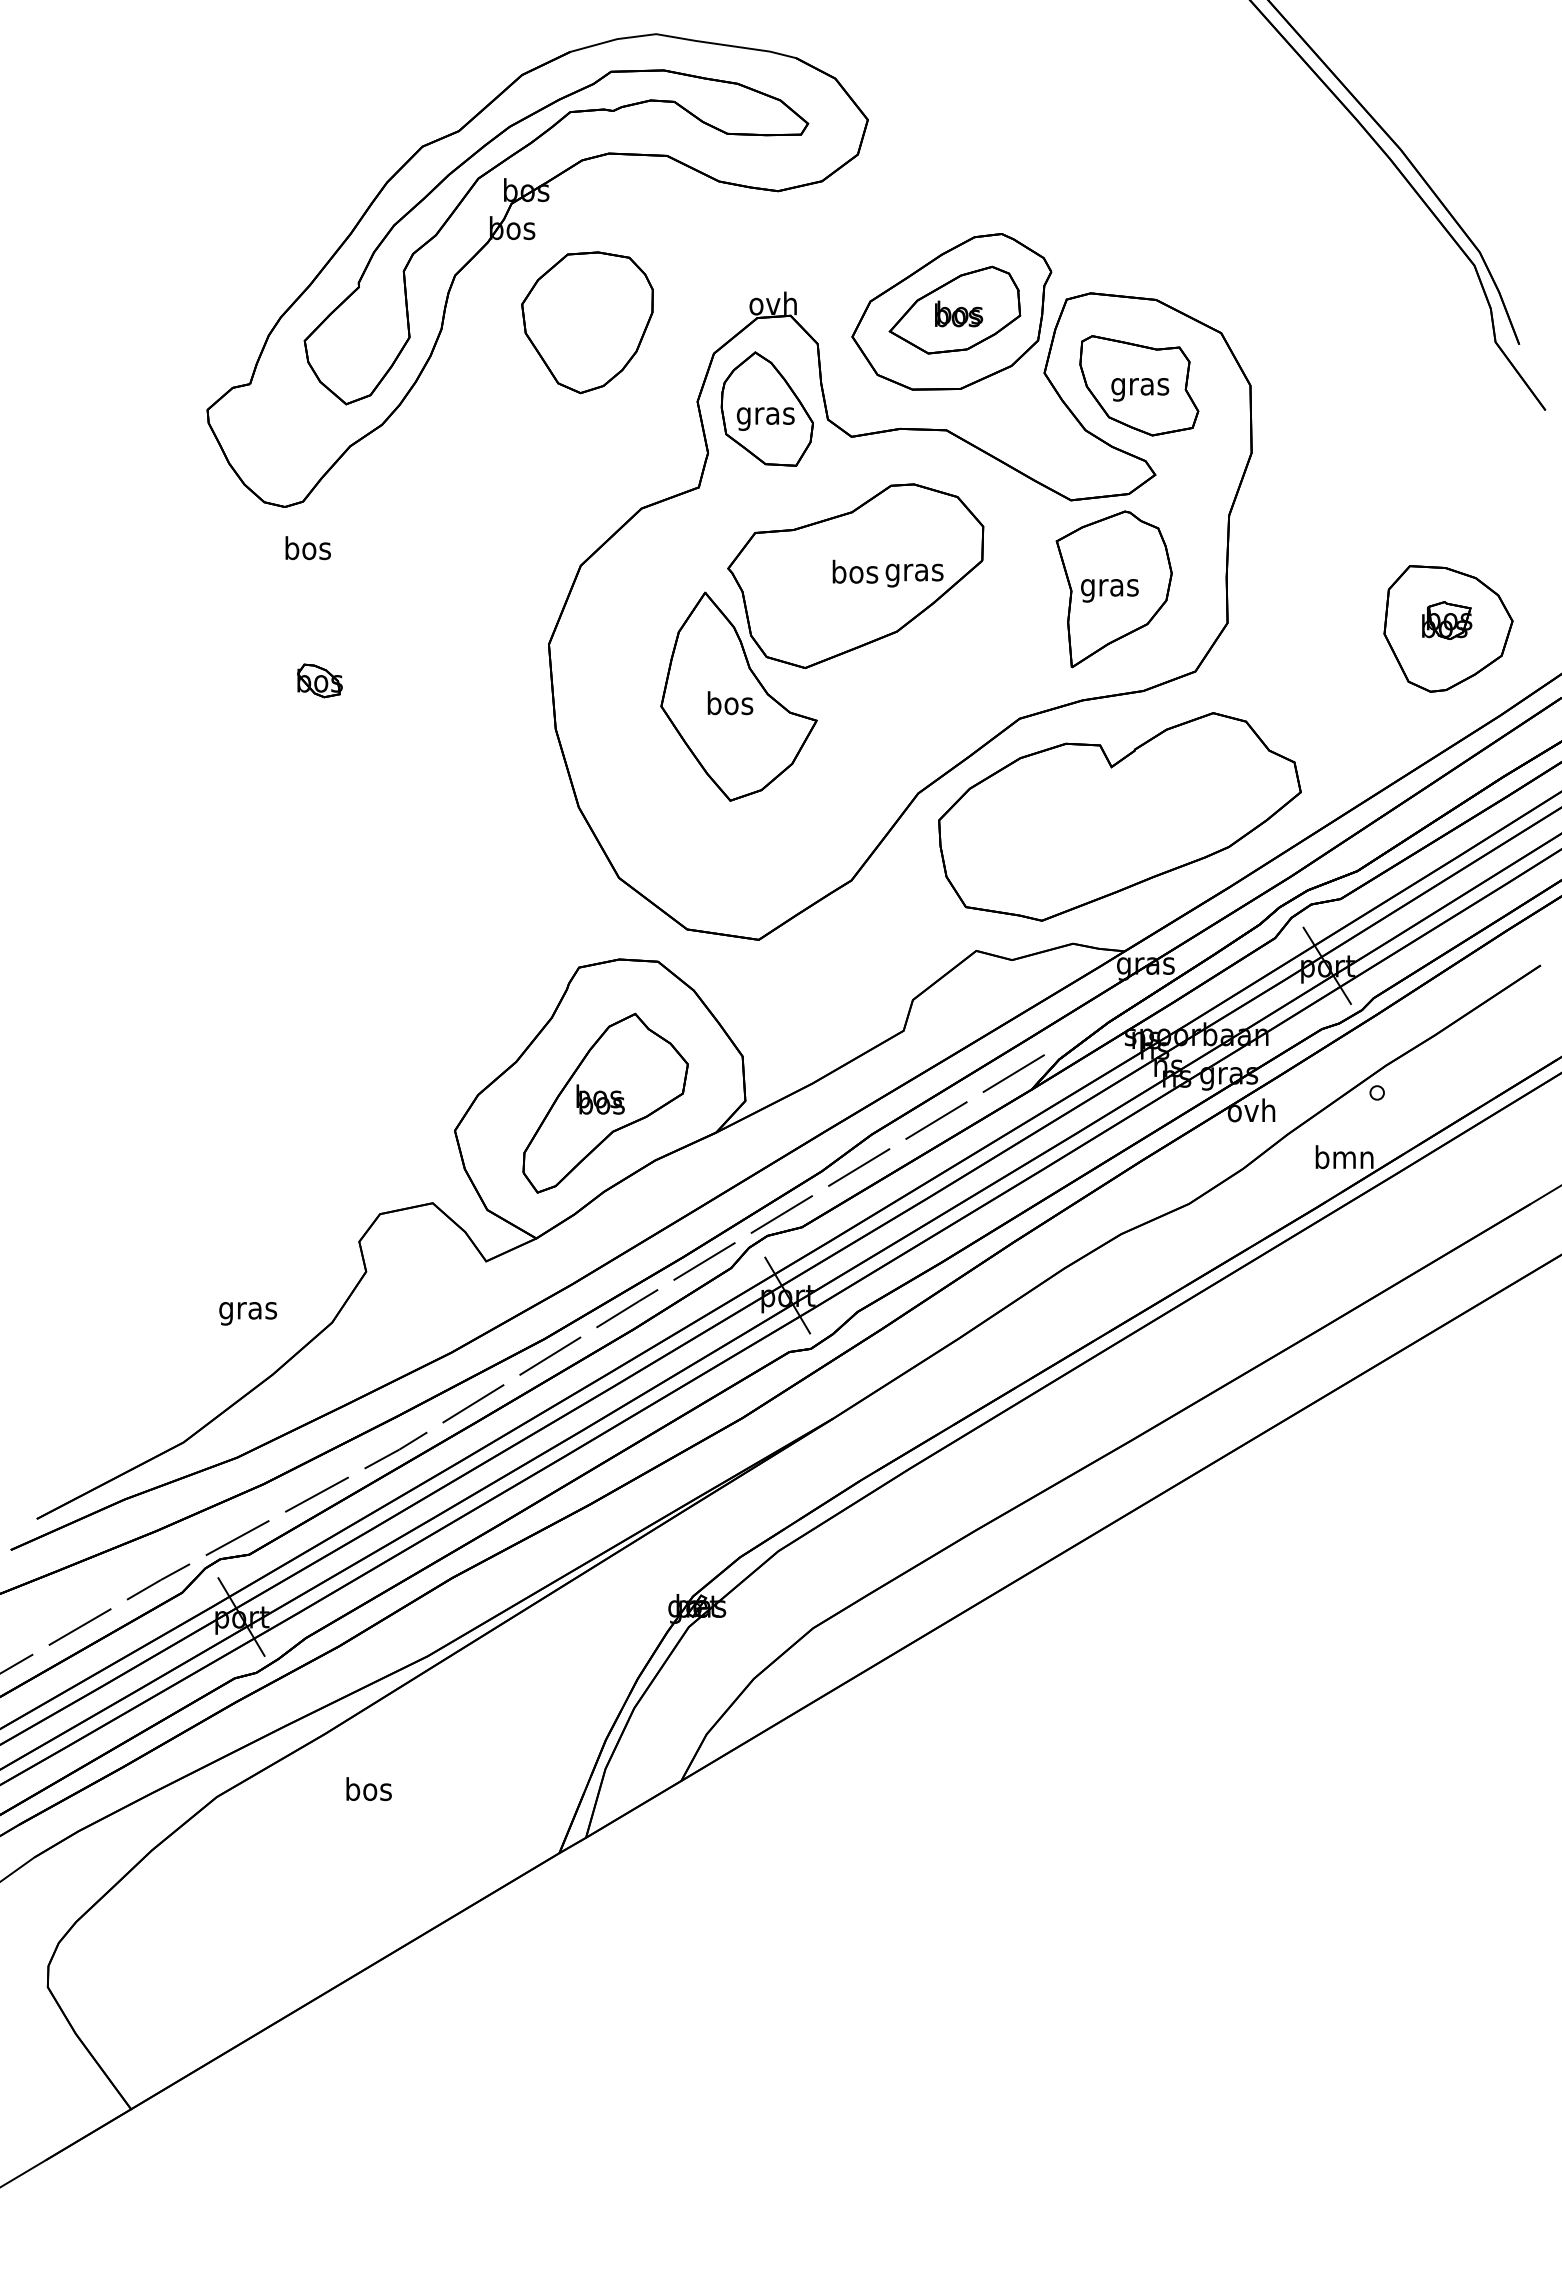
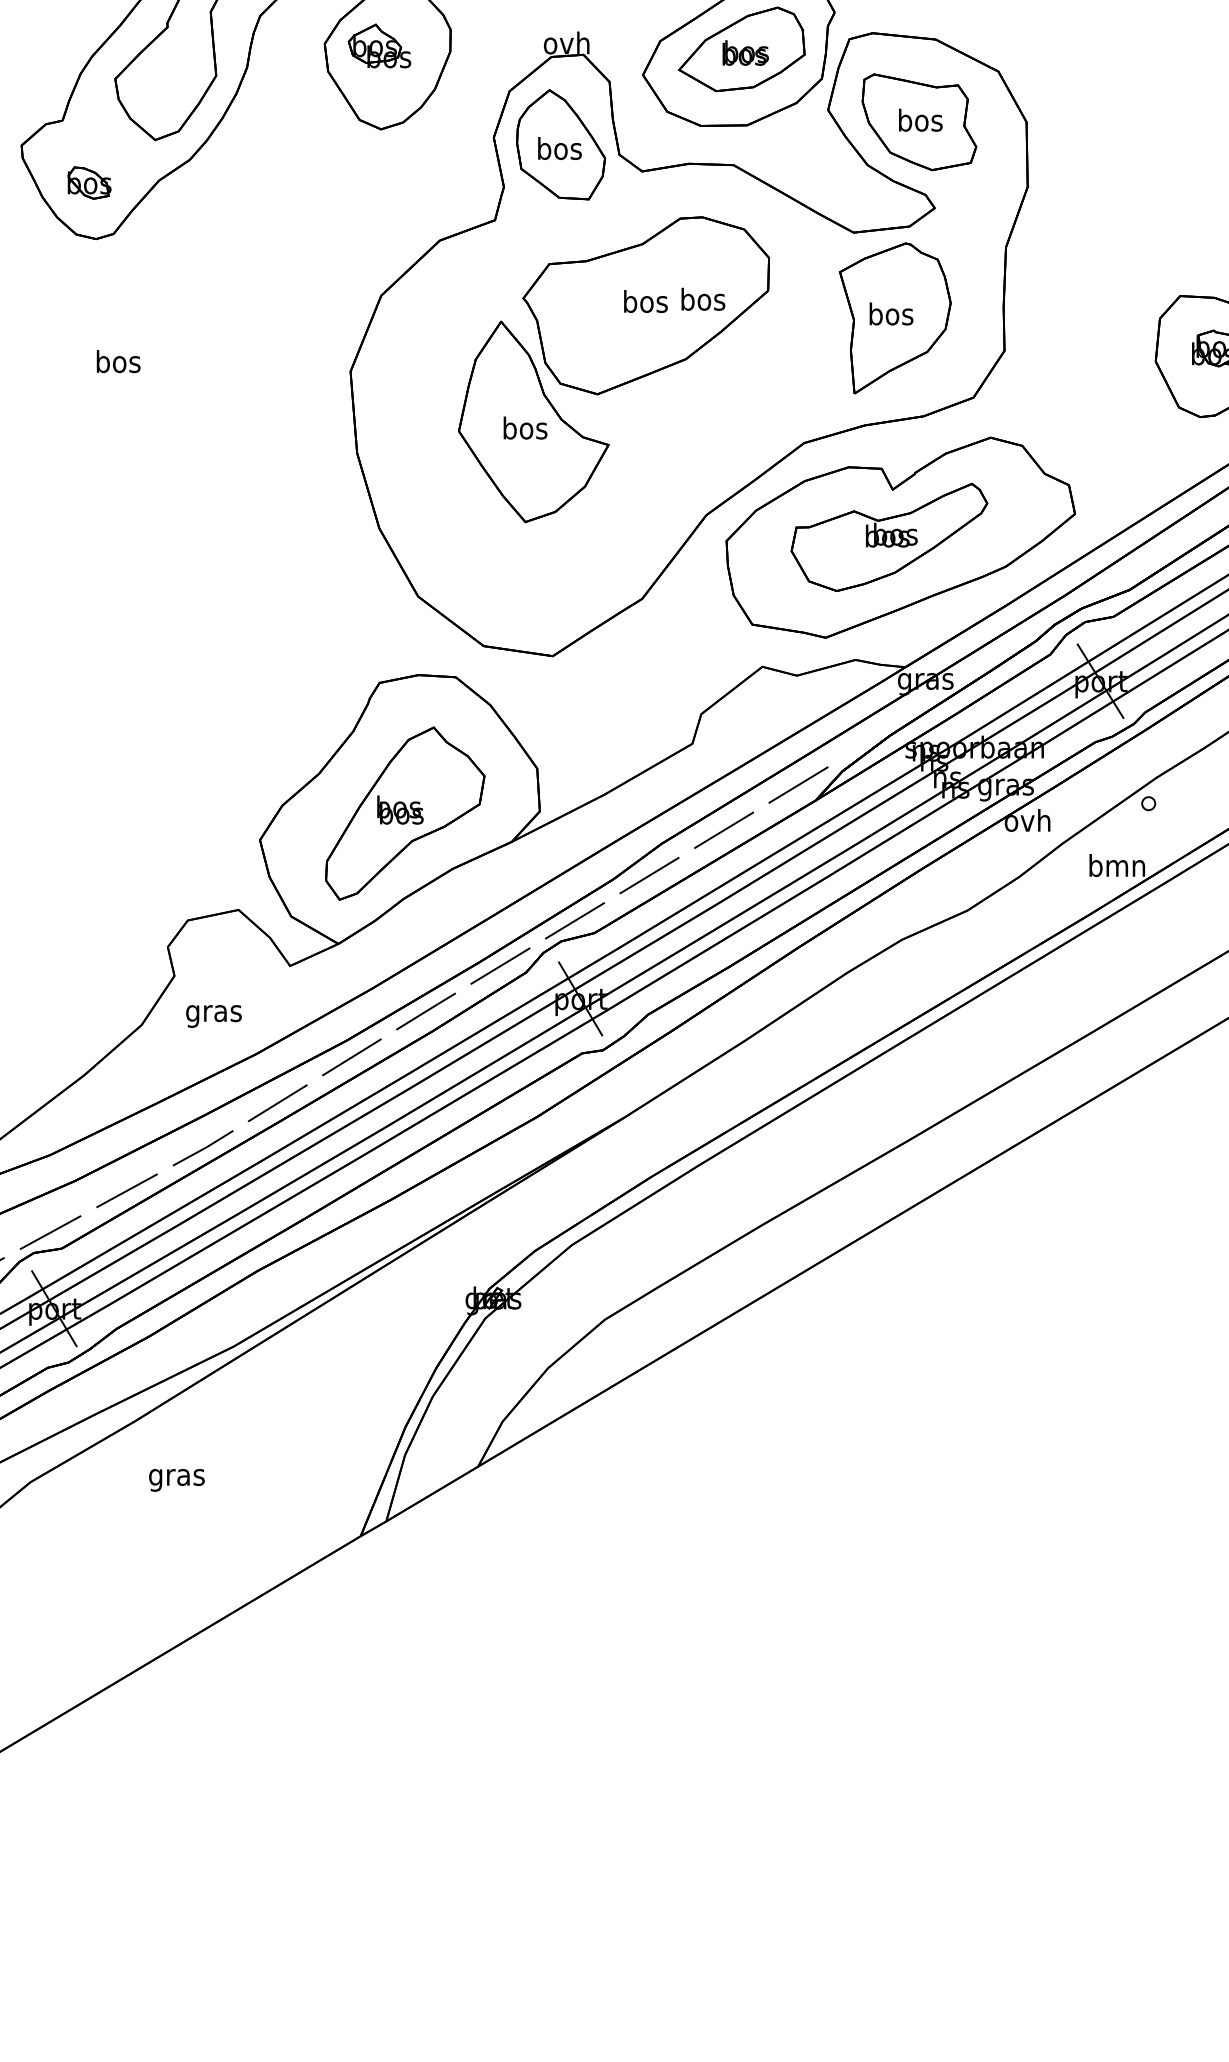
part: (578, 306) -> (379, 45), added
text: (1140, 386) -> (920, 122), gras -> bos
text: (765, 415) -> (559, 150), gras -> bos
text: (307, 548) -> (117, 361), moved
text: (914, 572) -> (702, 302), gras -> bos
text: (1109, 587) -> (890, 316), gras -> bos
part: (319, 680) -> (89, 182), moved
part: (1107, 816) -> (888, 537), added
text: (248, 1313) -> (214, 1016), moved
text: (368, 1792) -> (176, 1477), bos -> gras

